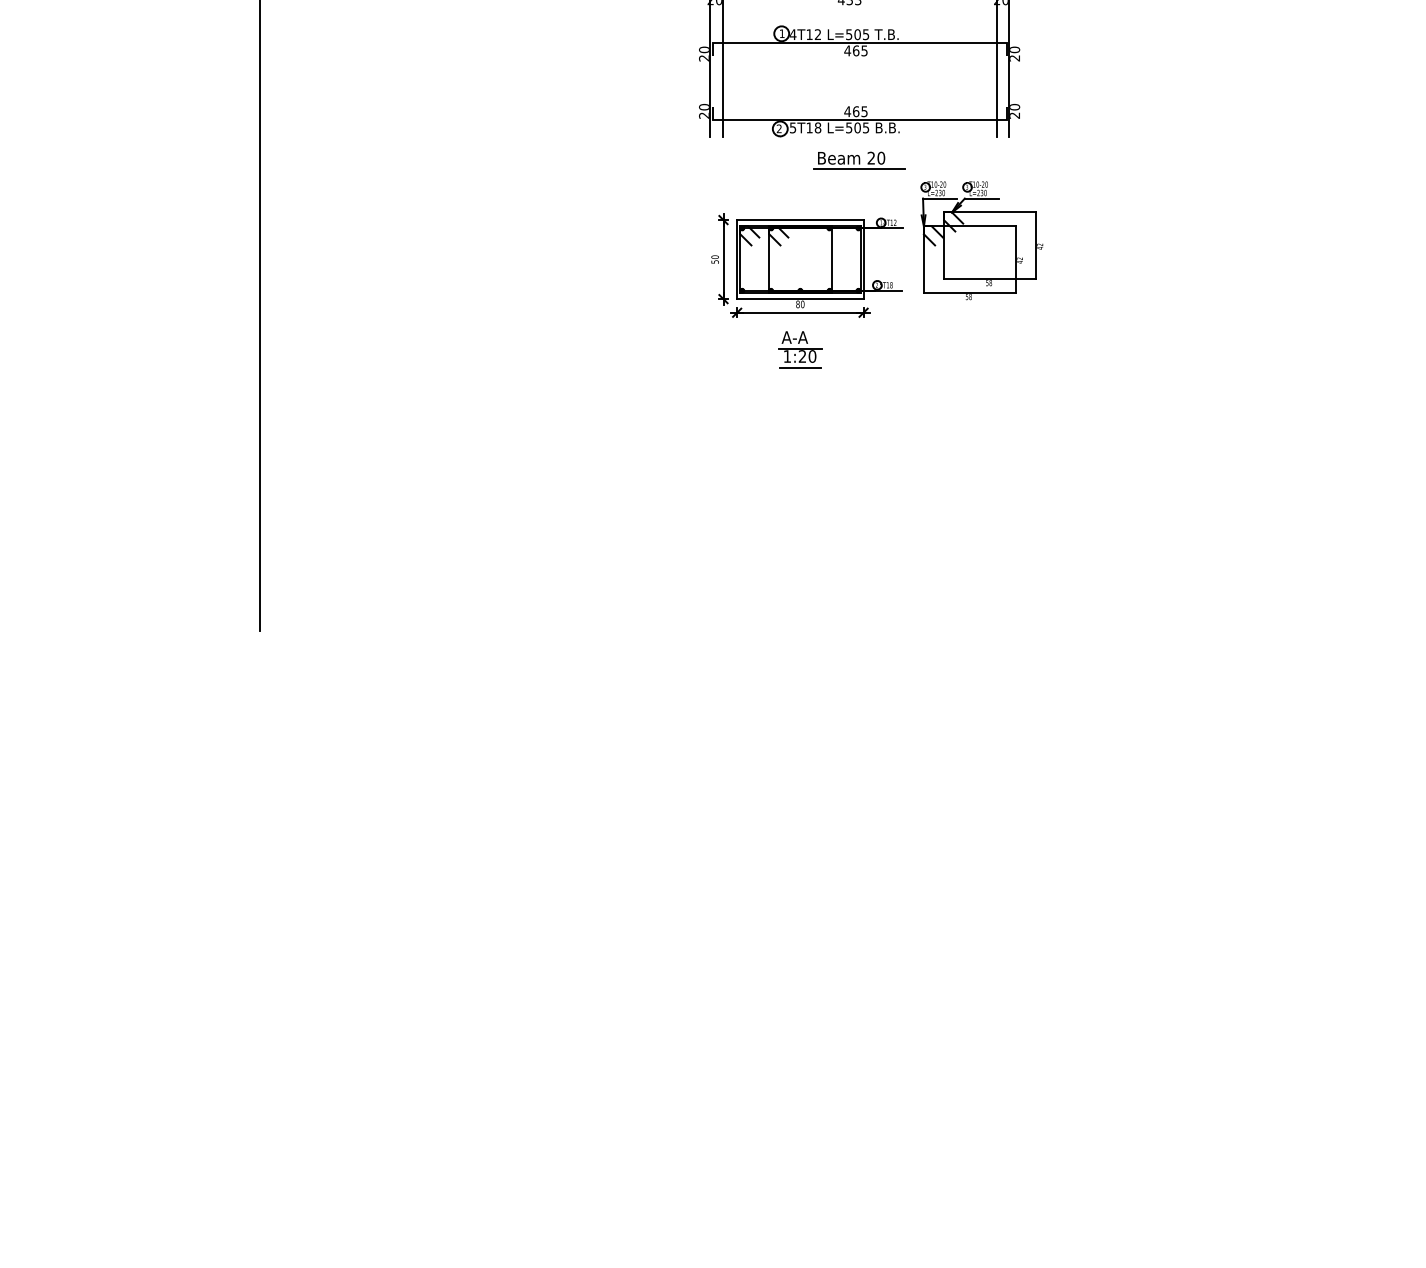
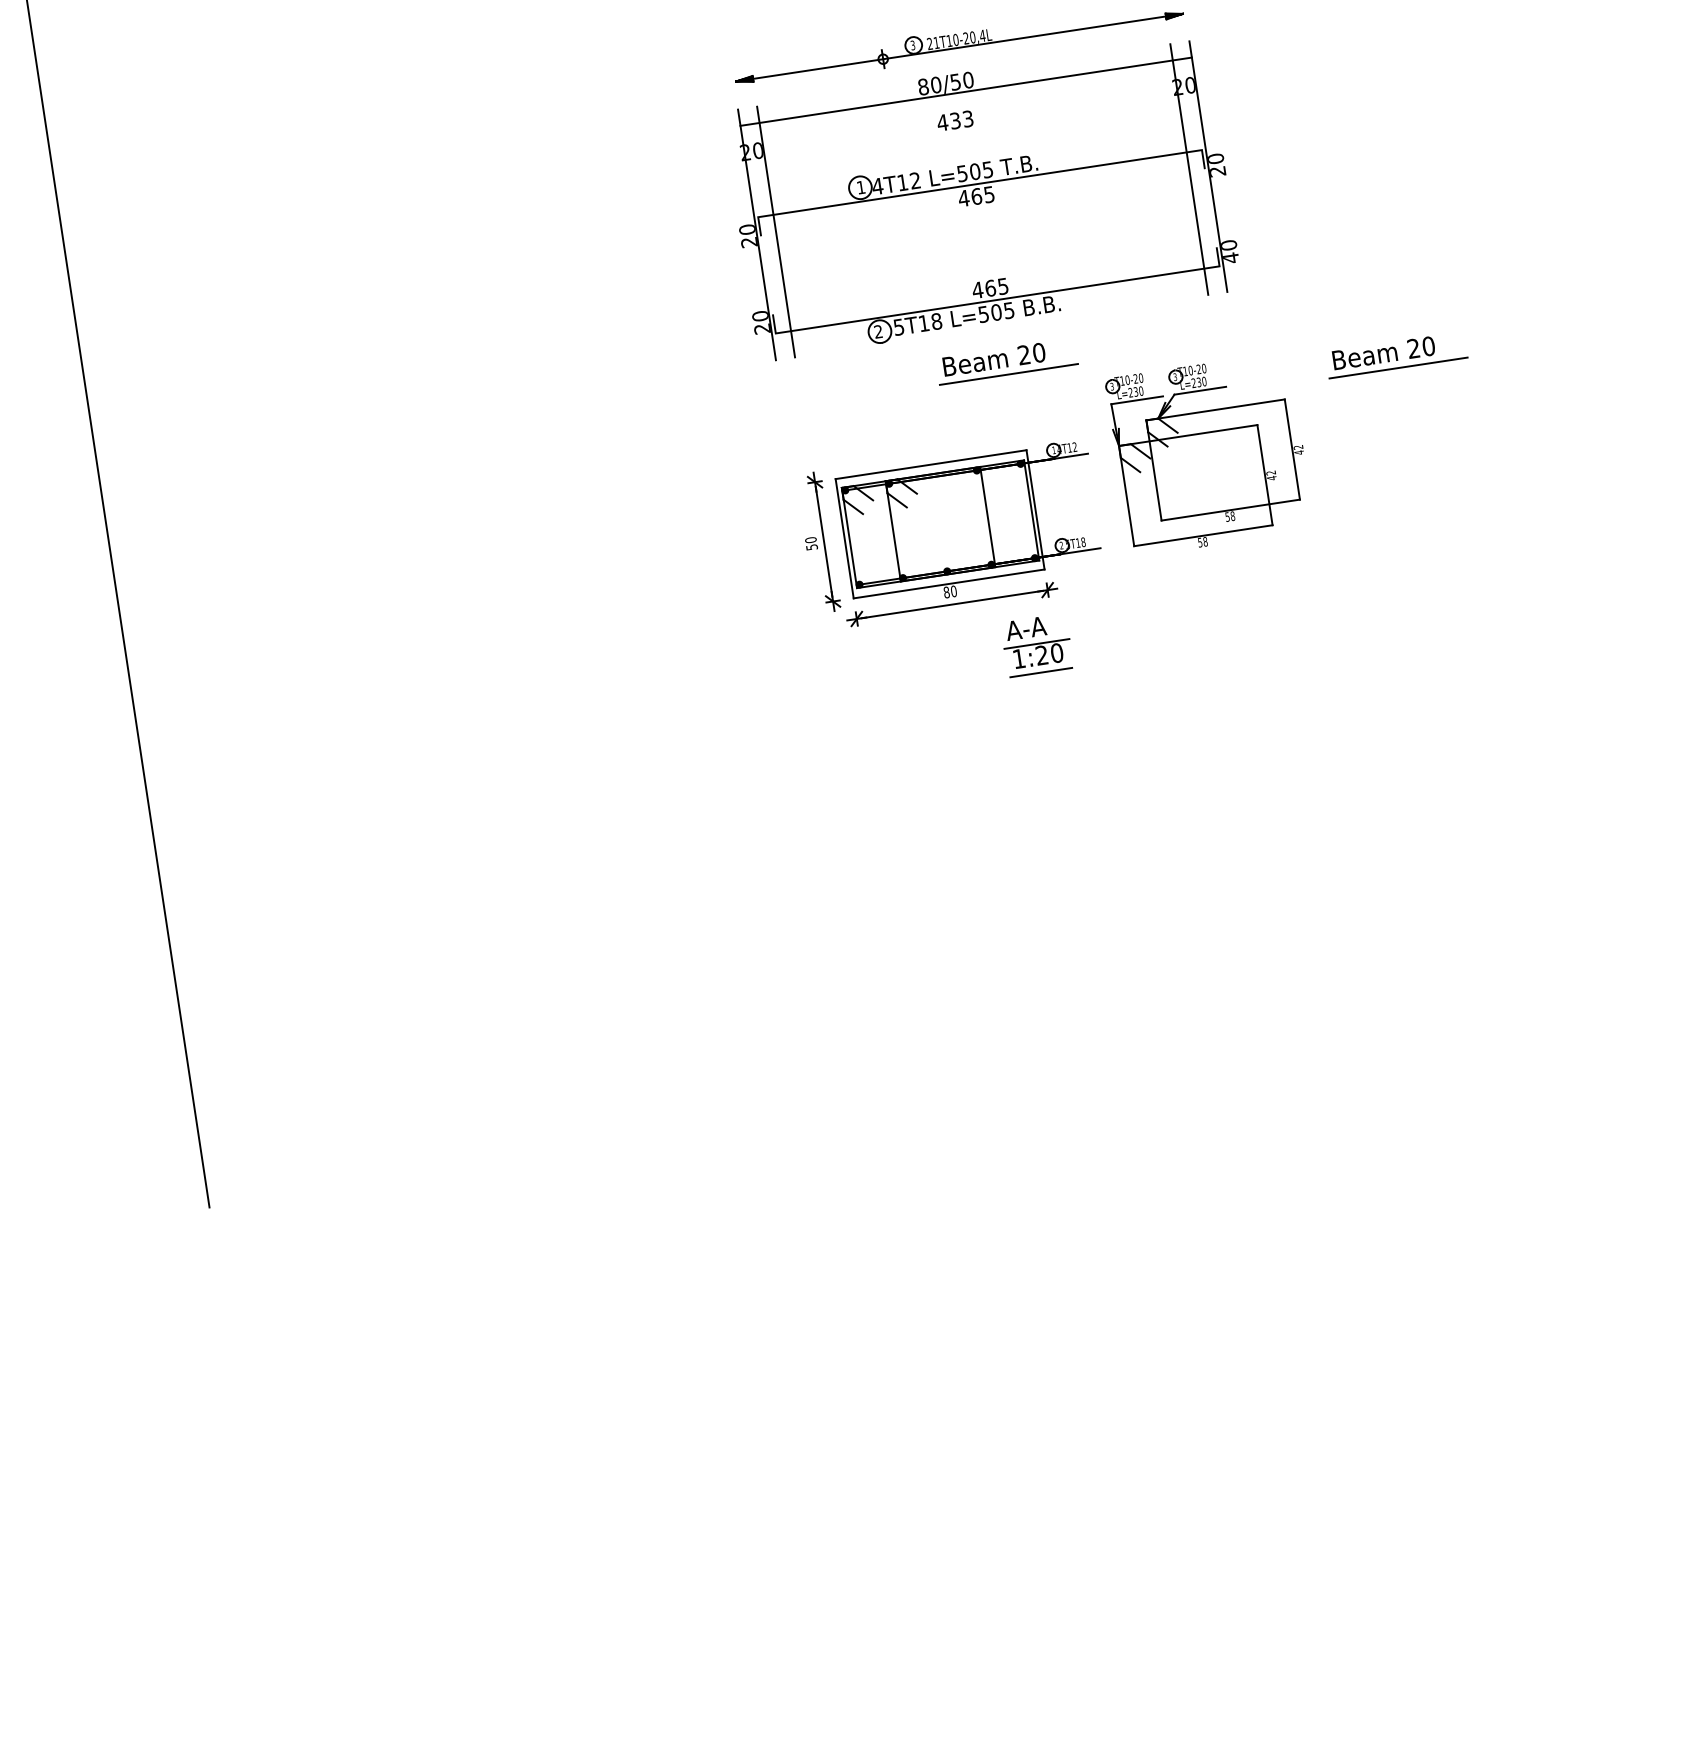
text: (1014, 115) -> (1230, 257), 20 -> 40
part: (1112, 194) -> (1396, 354), added
part: (800, 349) -> (1037, 645), moved

